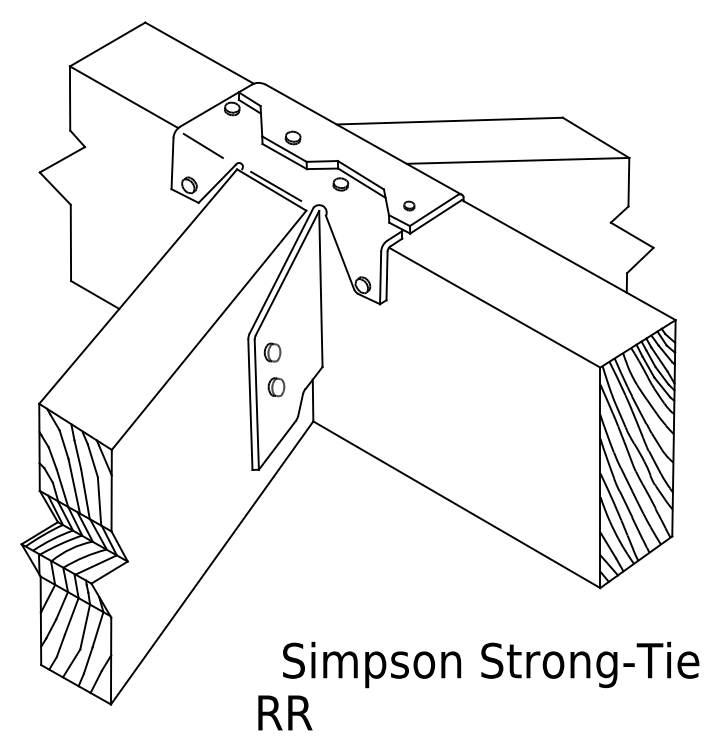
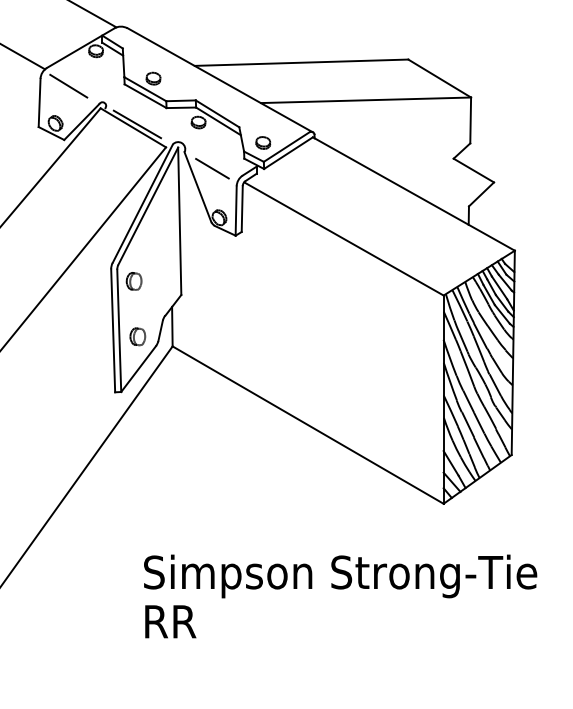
part: (409, 205) -> (263, 142), size x1.43
line: (355, 232) -> (212, 167), added
part: (276, 387) -> (137, 337), moved
text: (285, 712) -> (170, 621), moved

